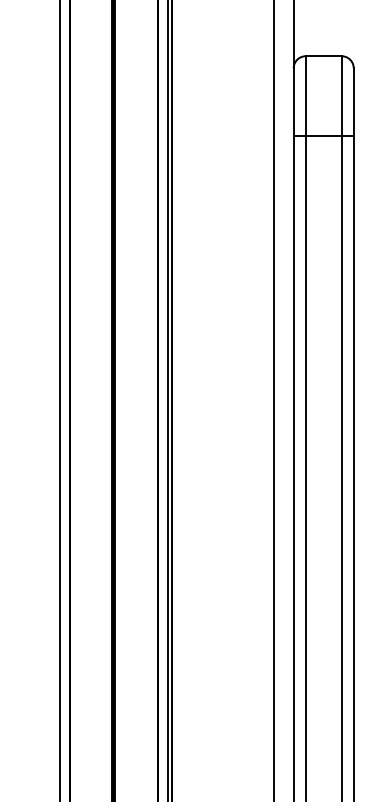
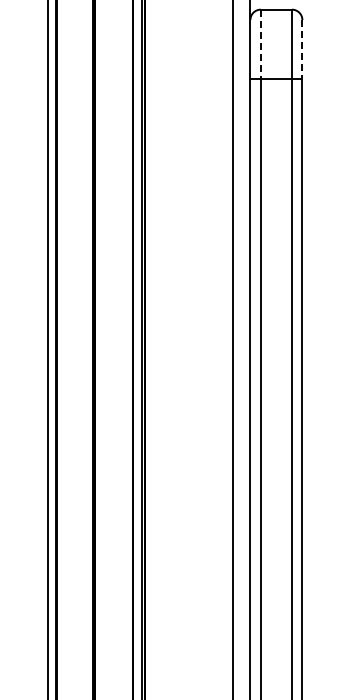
line: (305, 96) -> (260, 44), solid -> dashed
line: (353, 103) -> (302, 50), solid -> dashed

